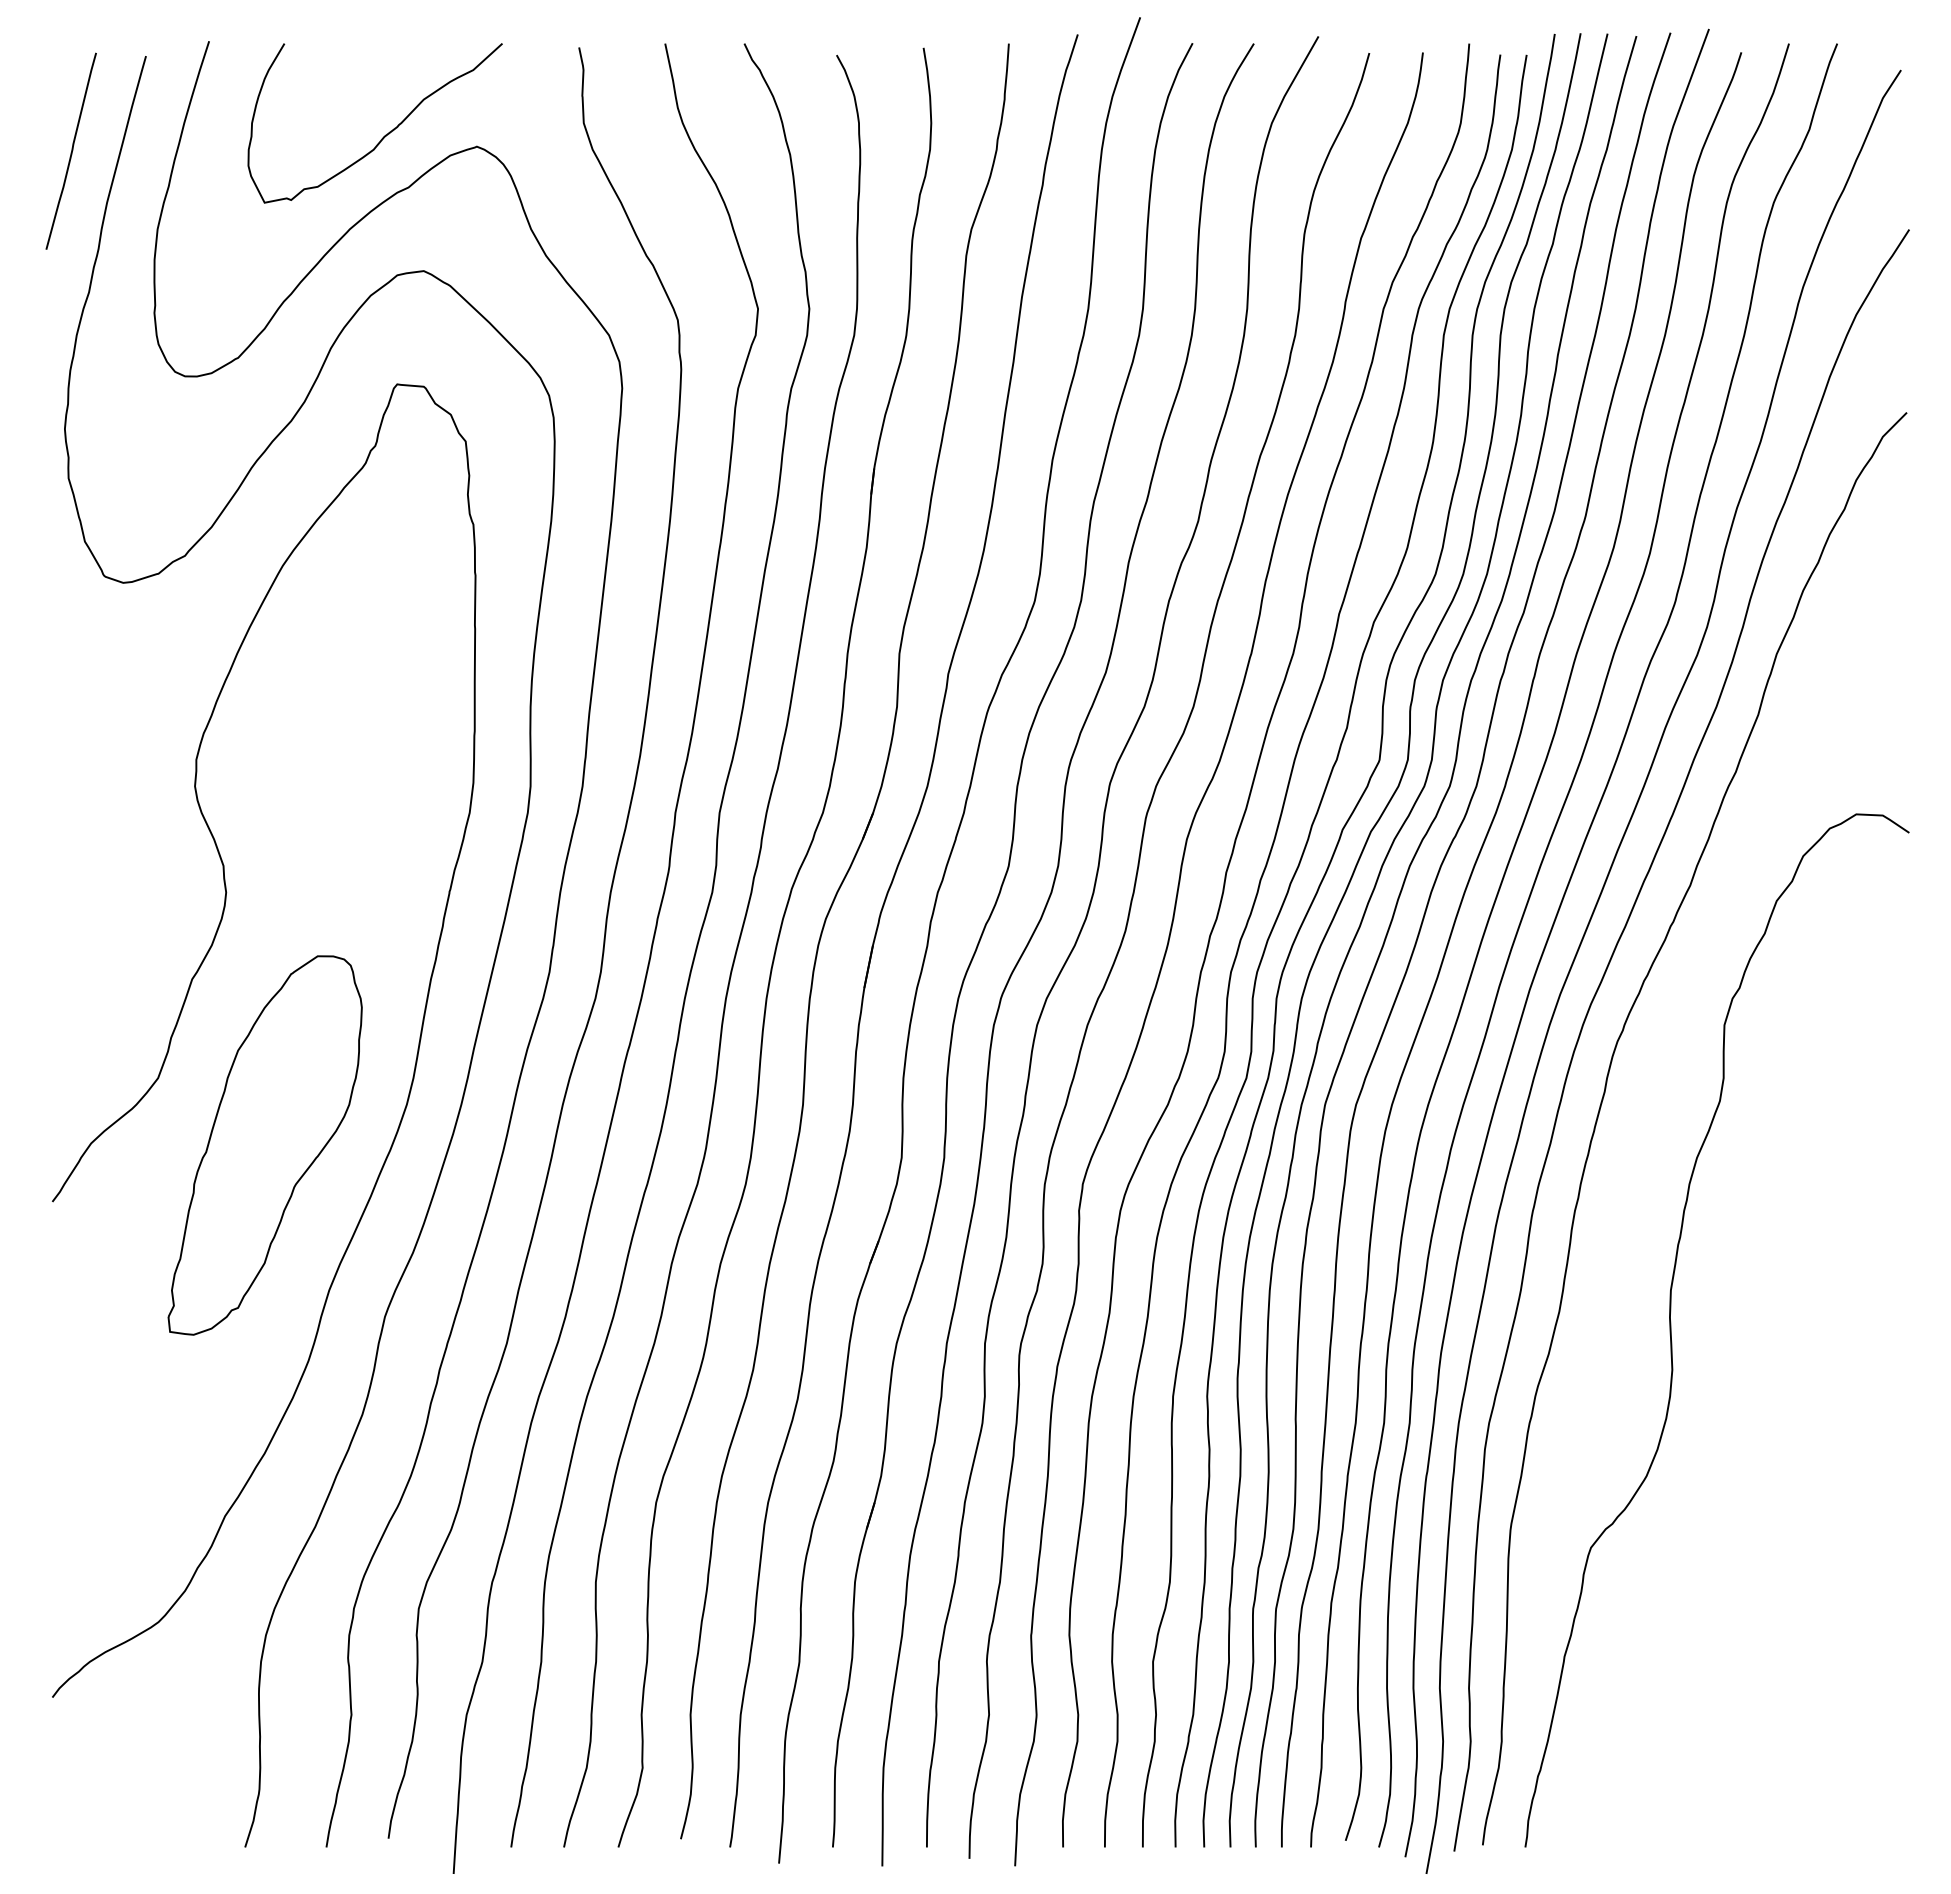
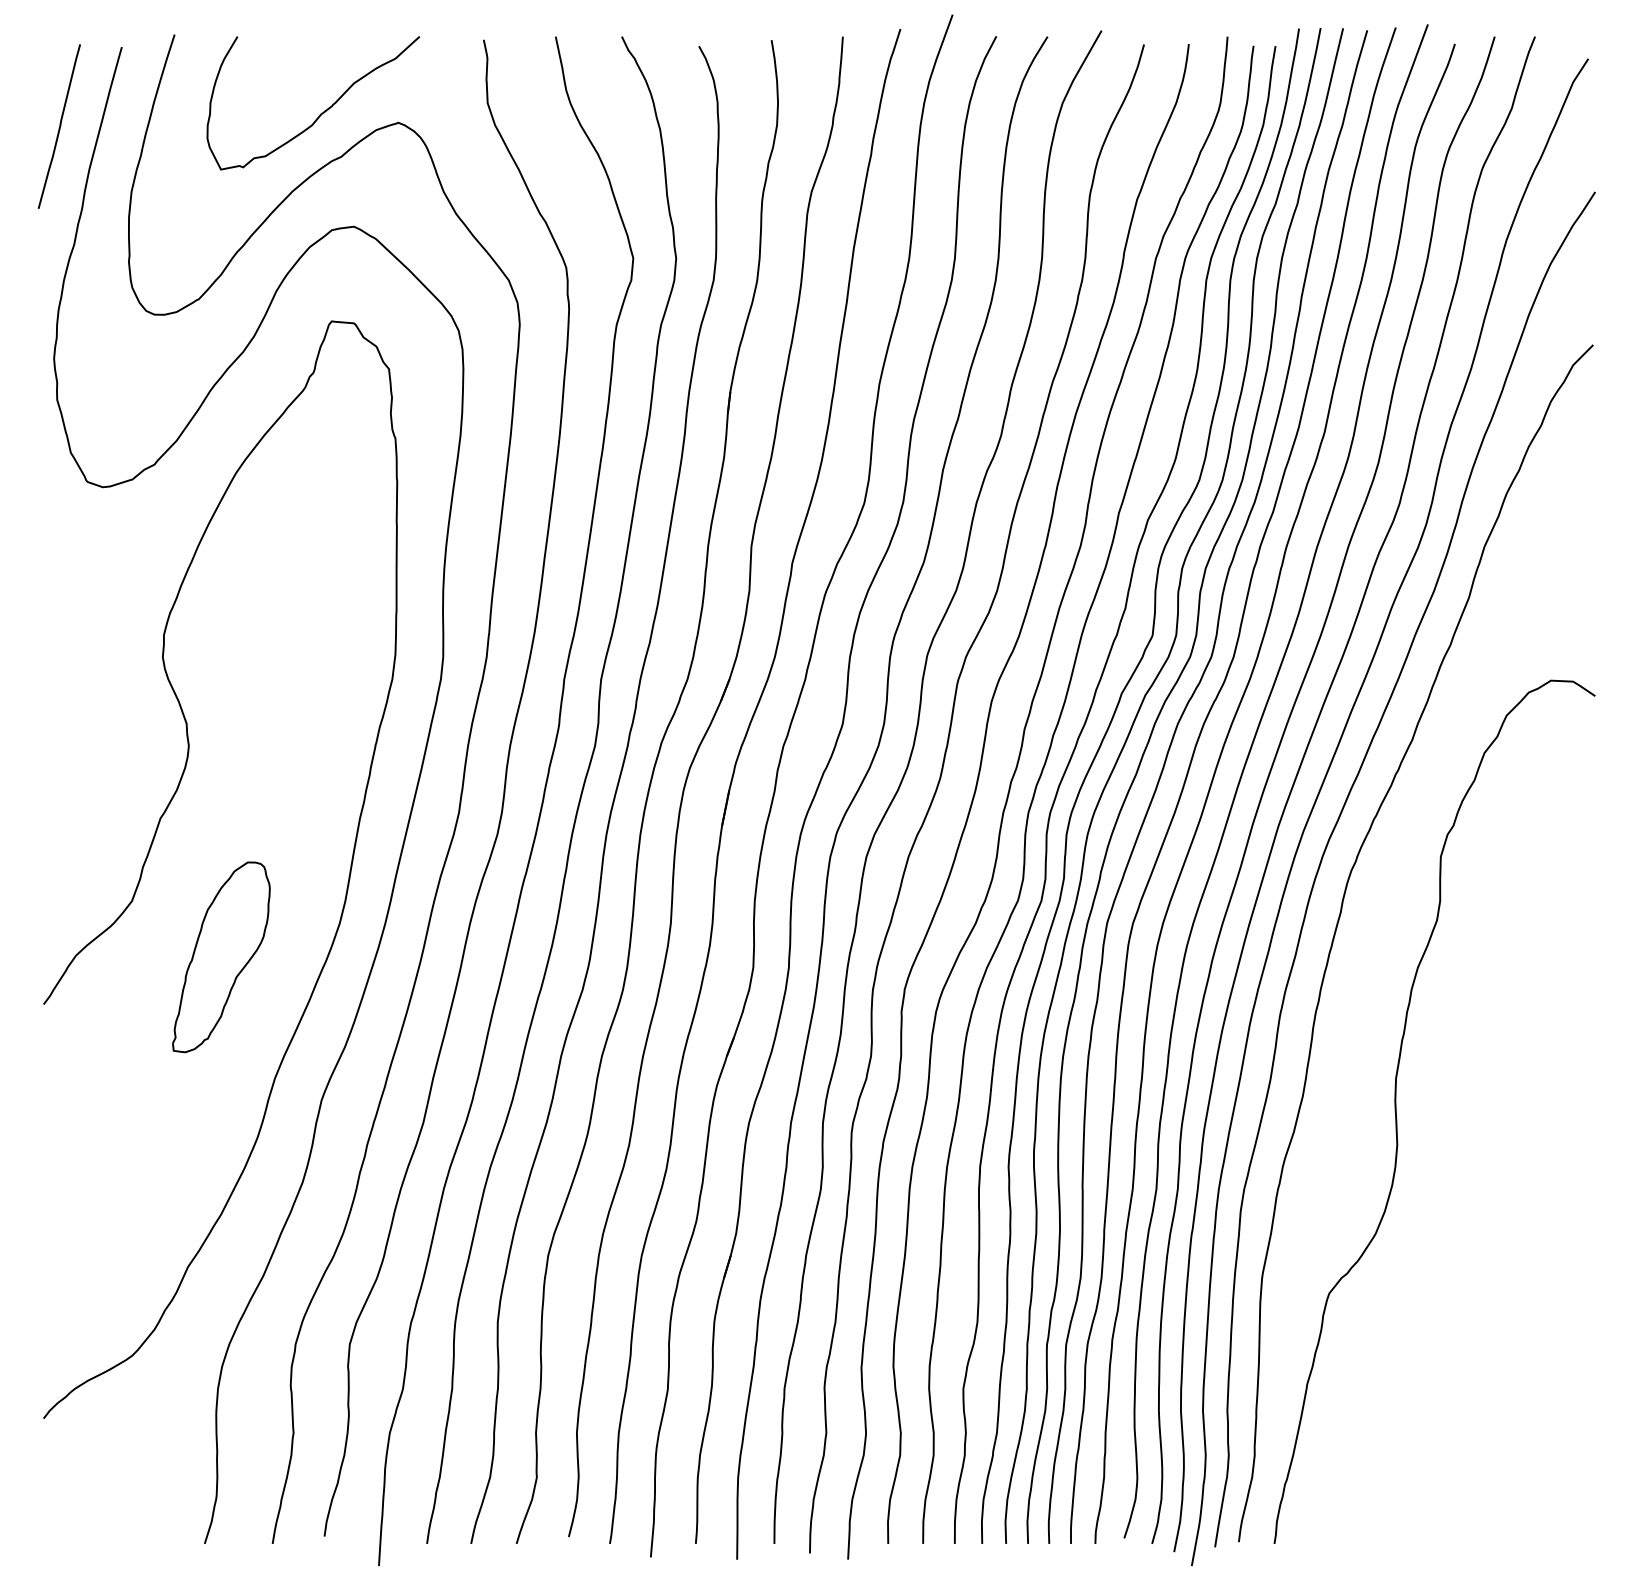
part: (264, 1145) -> (220, 957), size x0.6

